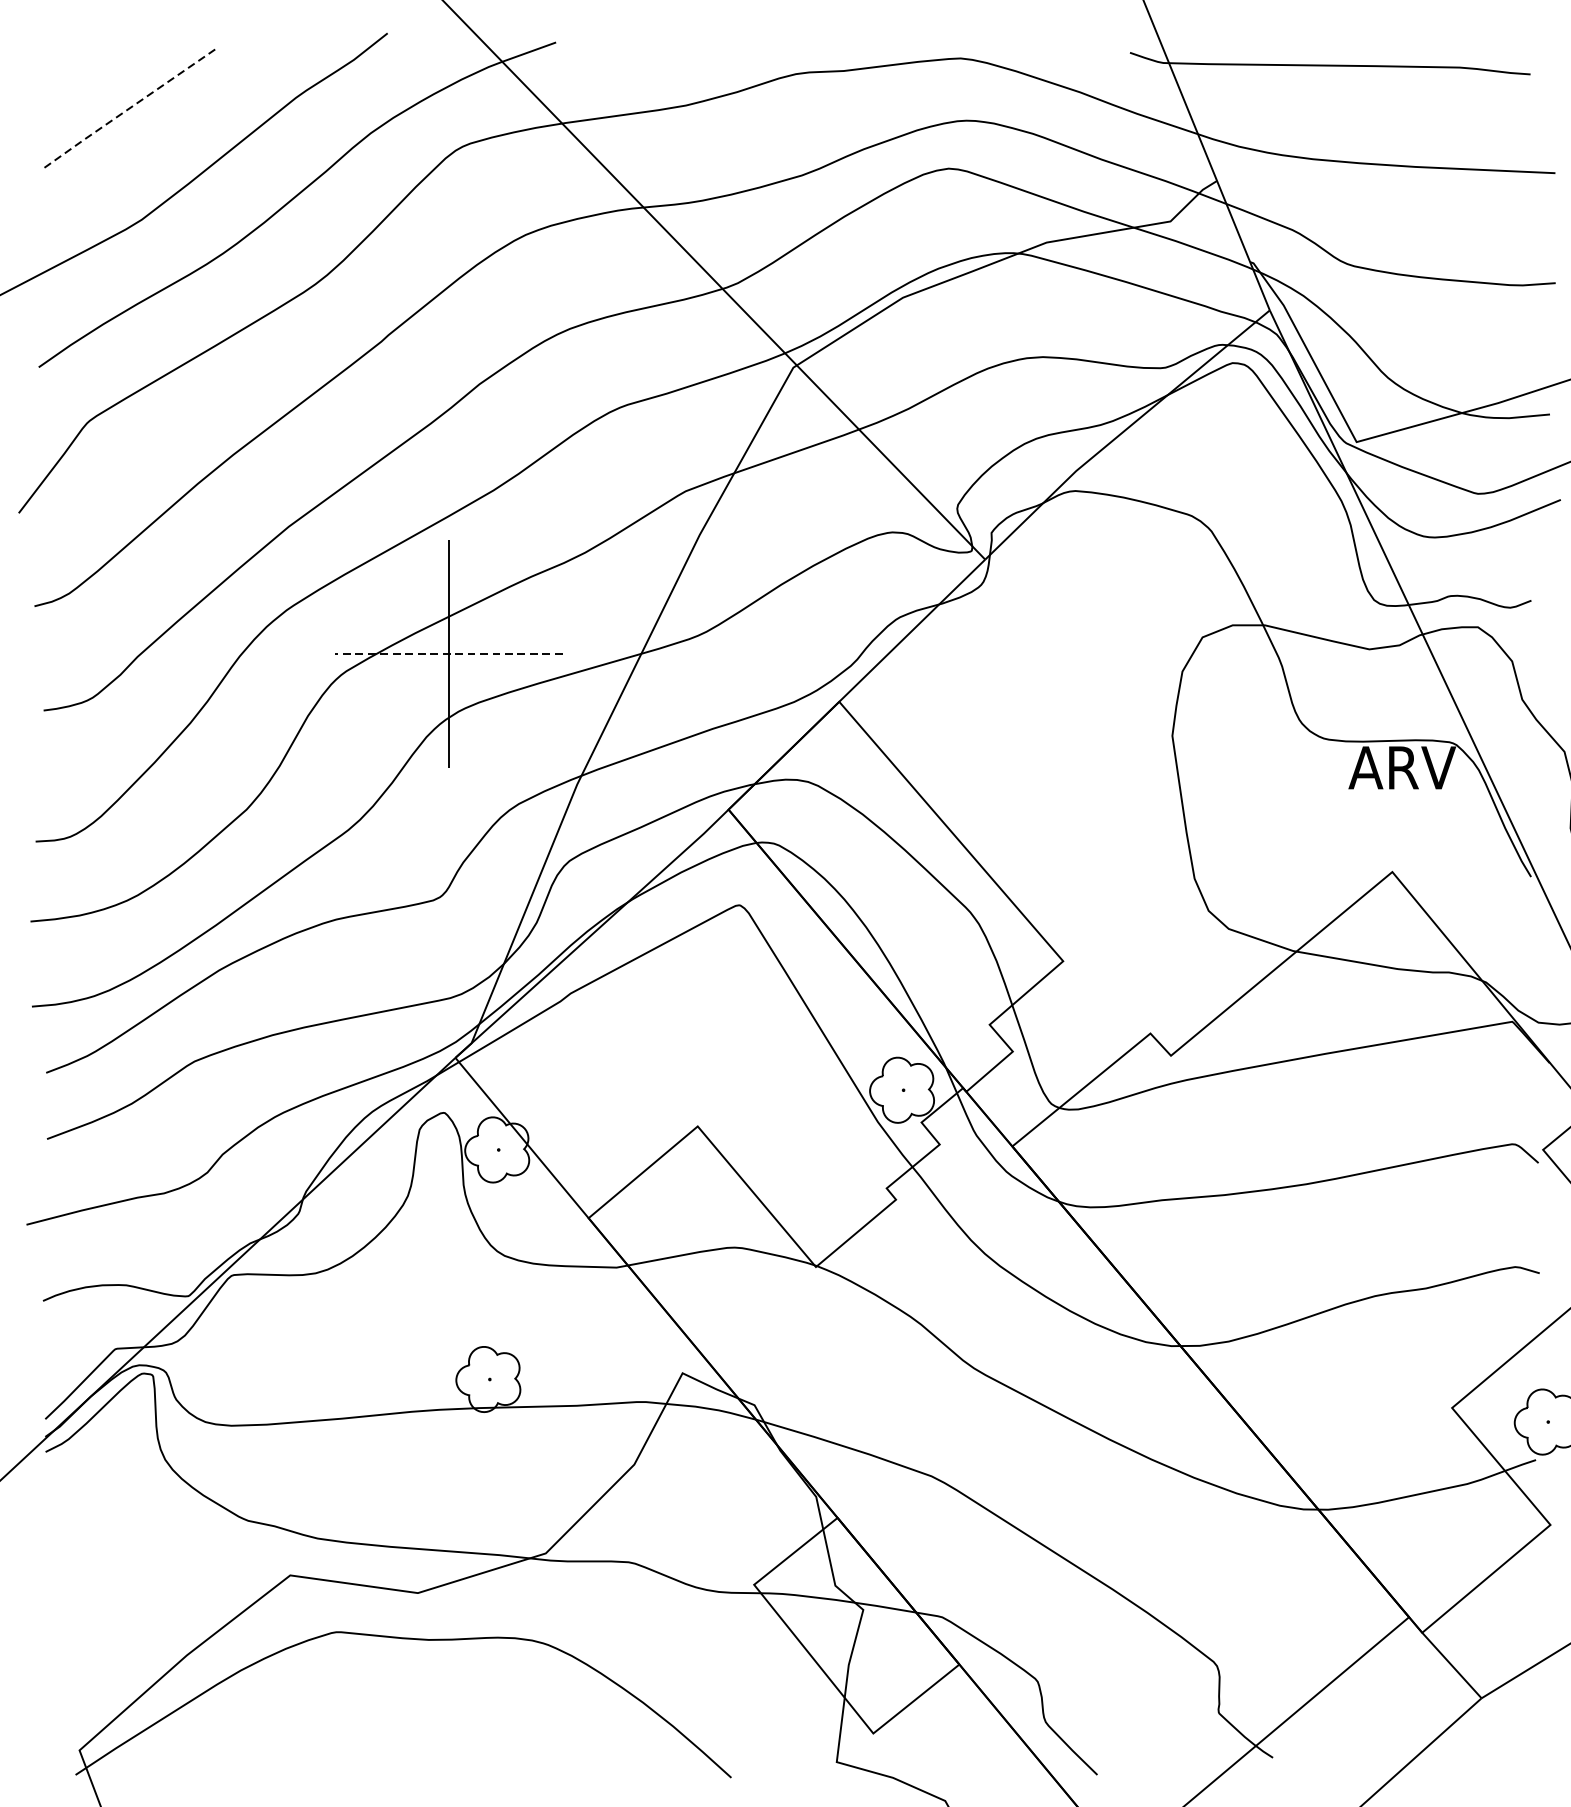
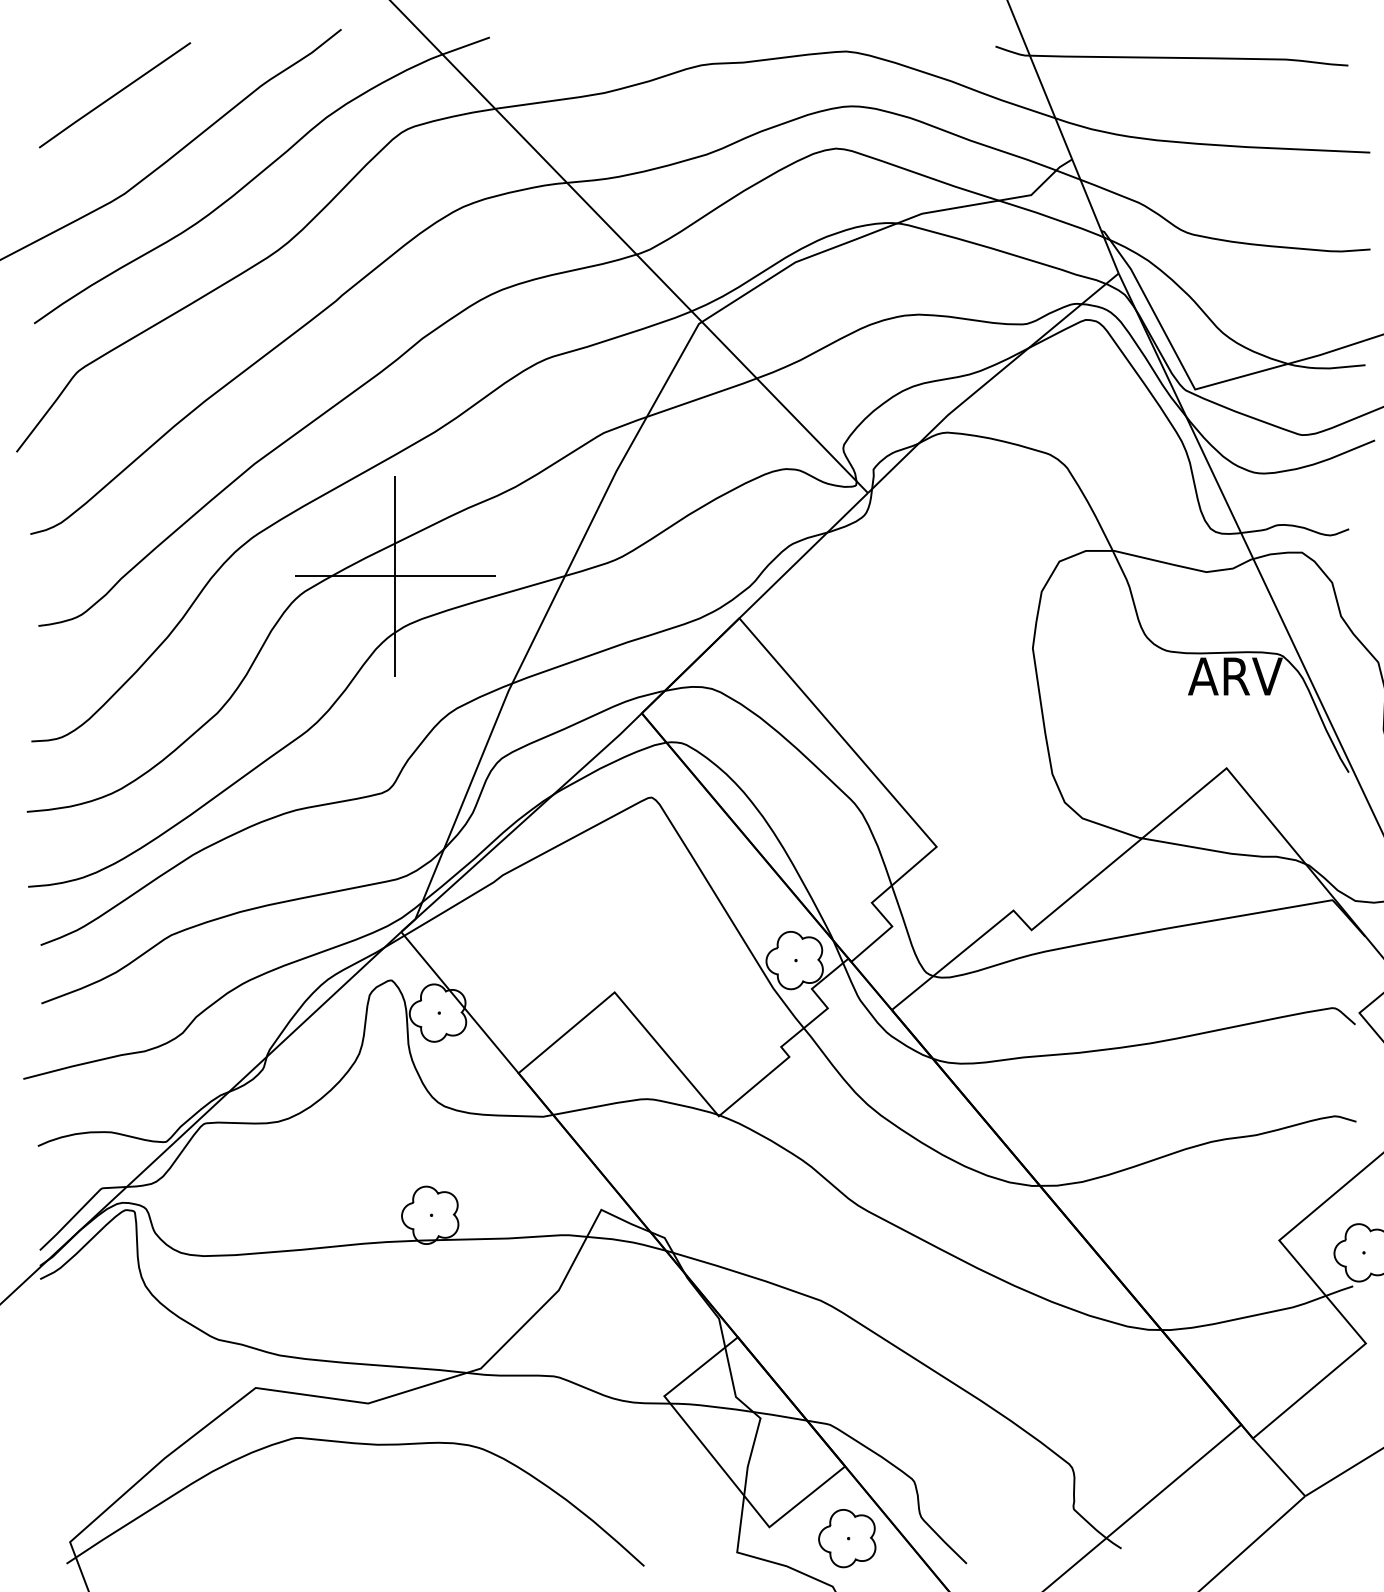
line: (129, 108) -> (114, 95), dashed -> solid
line: (448, 654) -> (395, 576), dashed -> solid
part: (962, 1746) -> (847, 1538), added

